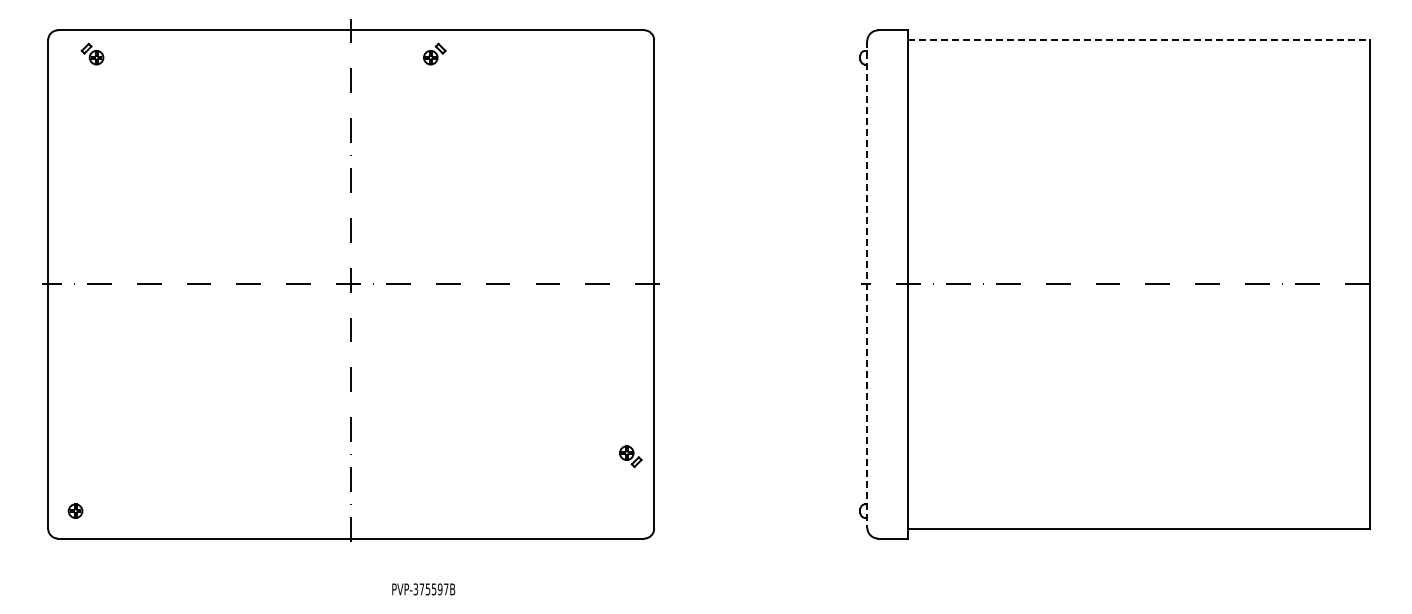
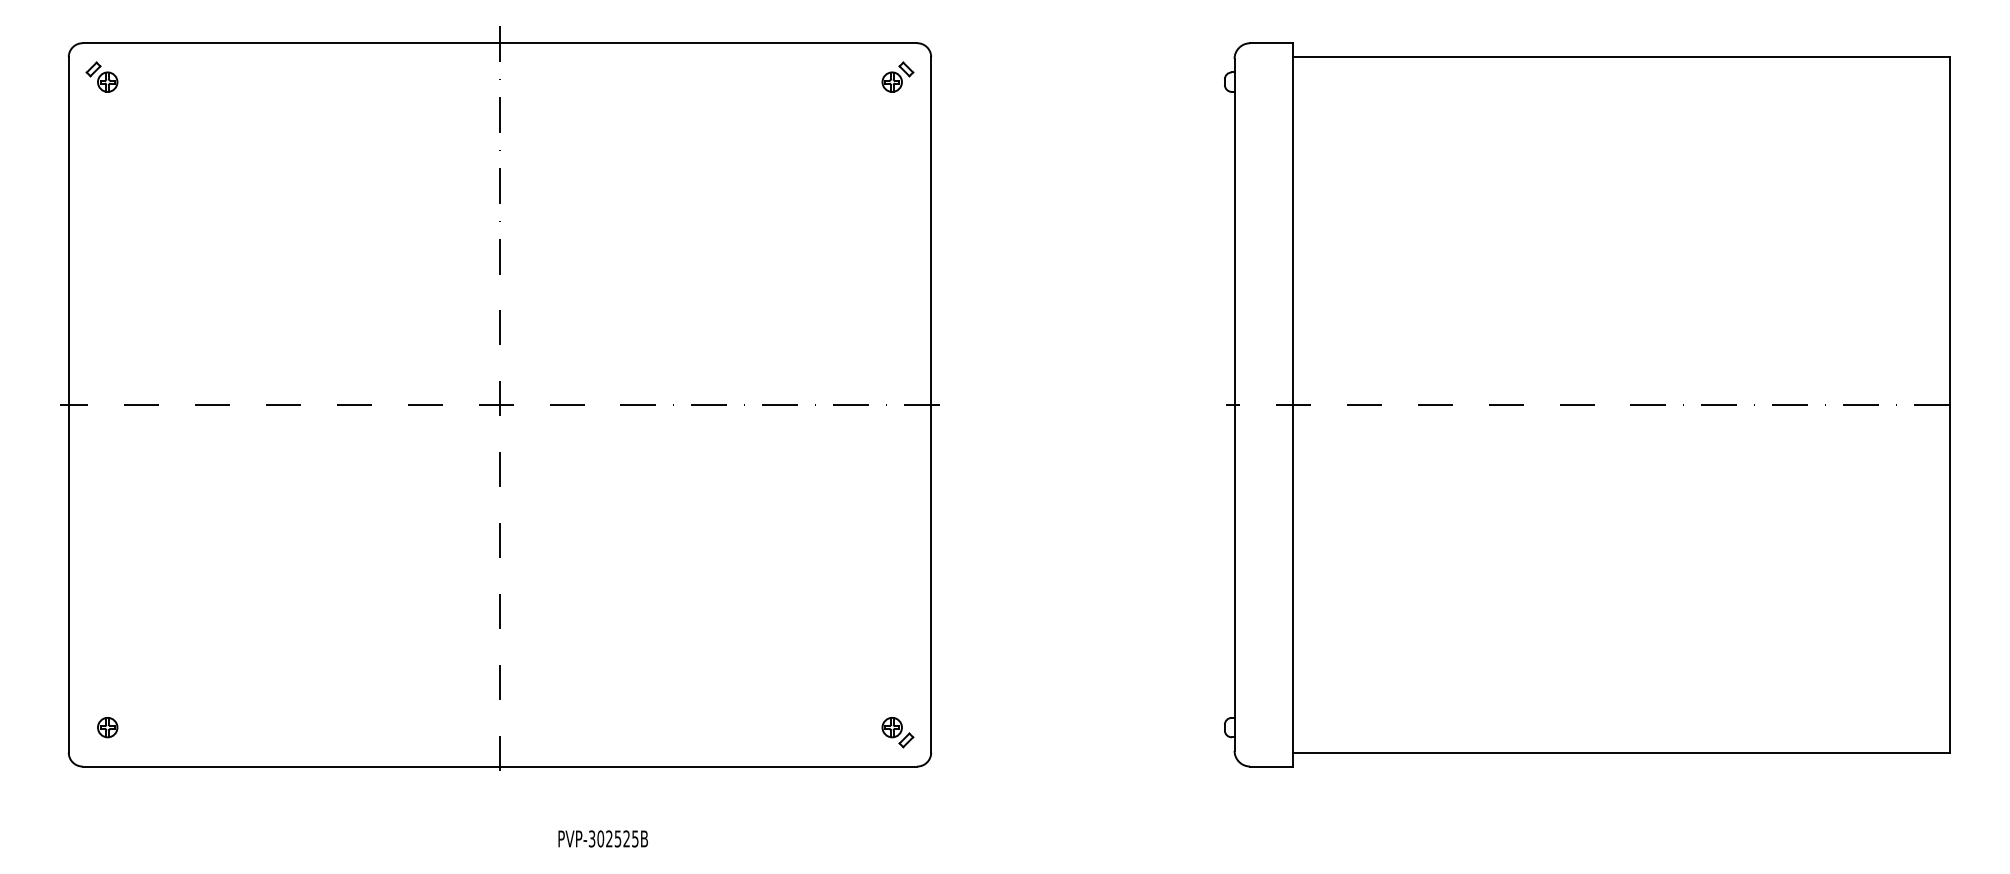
line: (1138, 40) -> (1620, 57), dashed -> solid
part: (92, 53) -> (101, 76), moved
part: (434, 53) -> (897, 76), moved
line: (867, 284) -> (1234, 404), dashed -> solid
part: (630, 456) -> (897, 732), moved
text: (433, 589) -> (617, 839), PVP-375597B -> PVP-302525B

